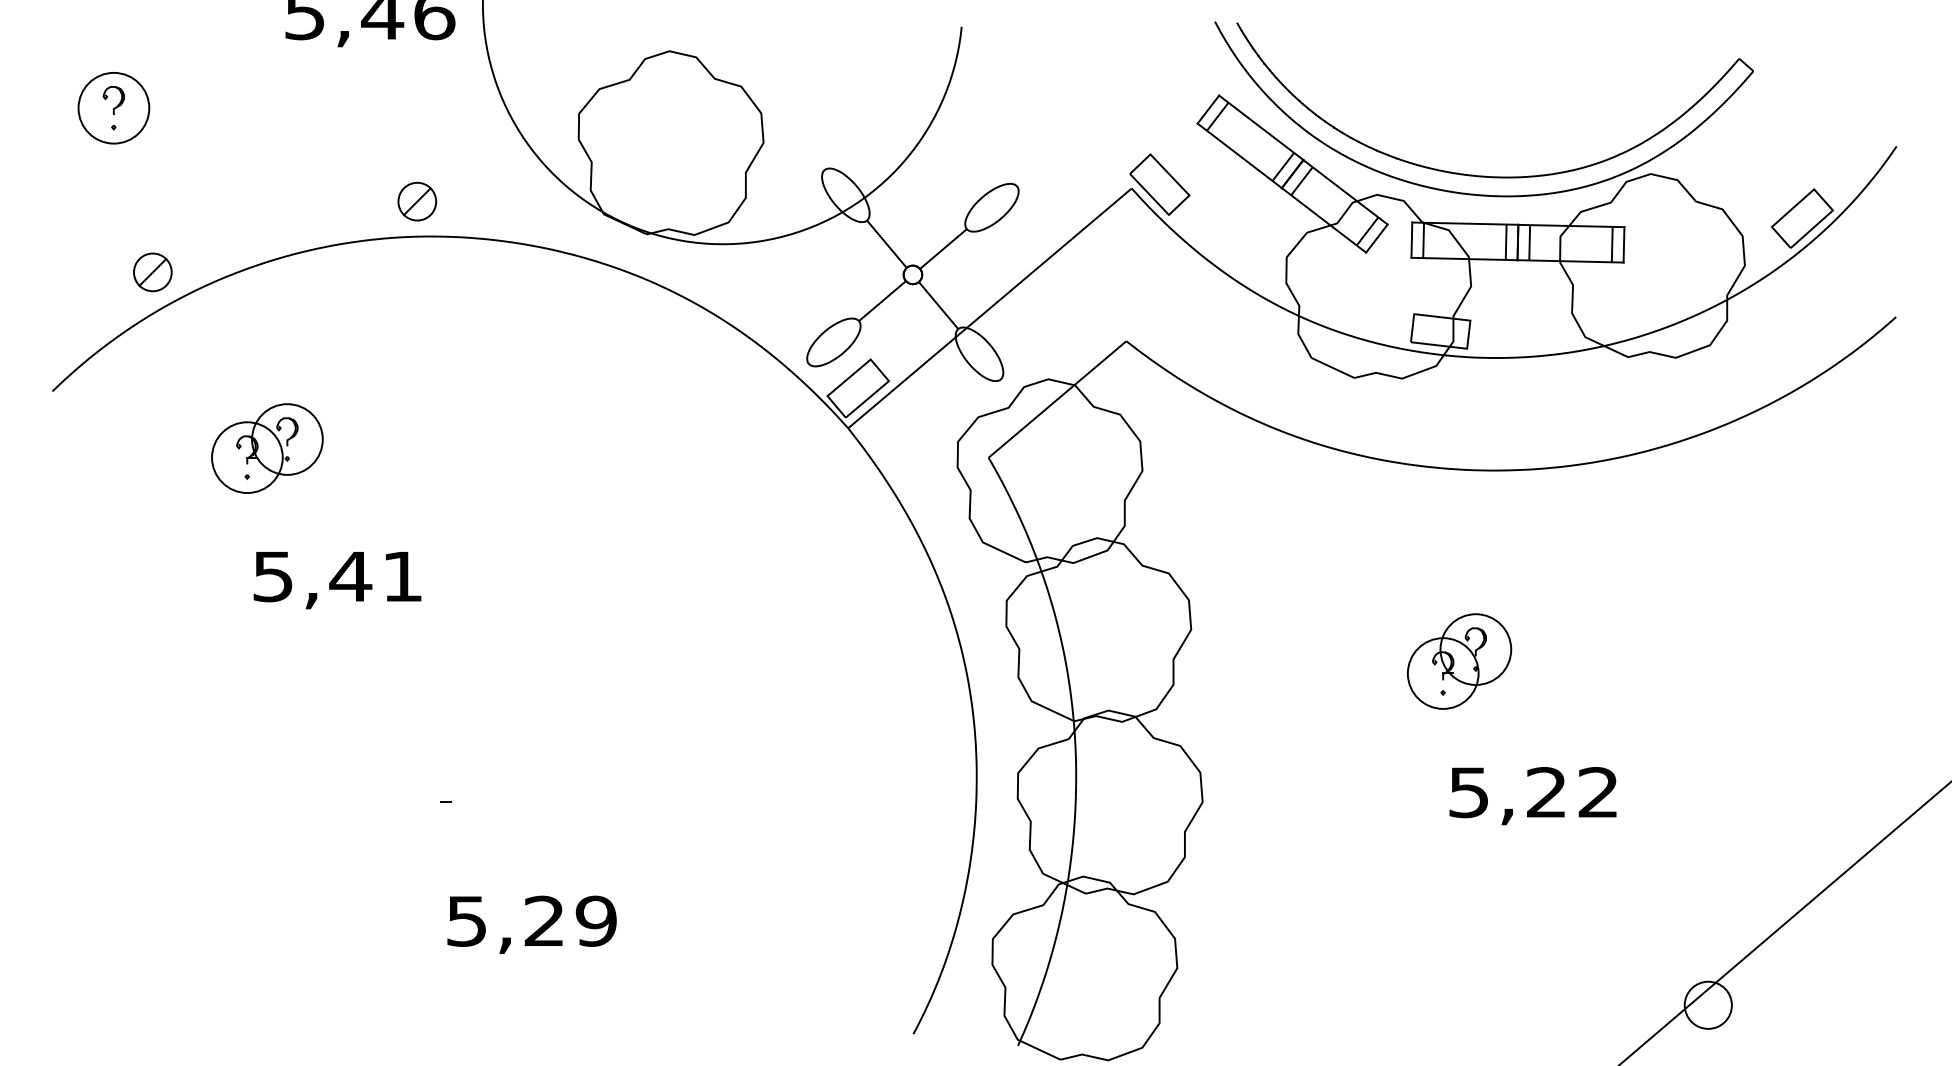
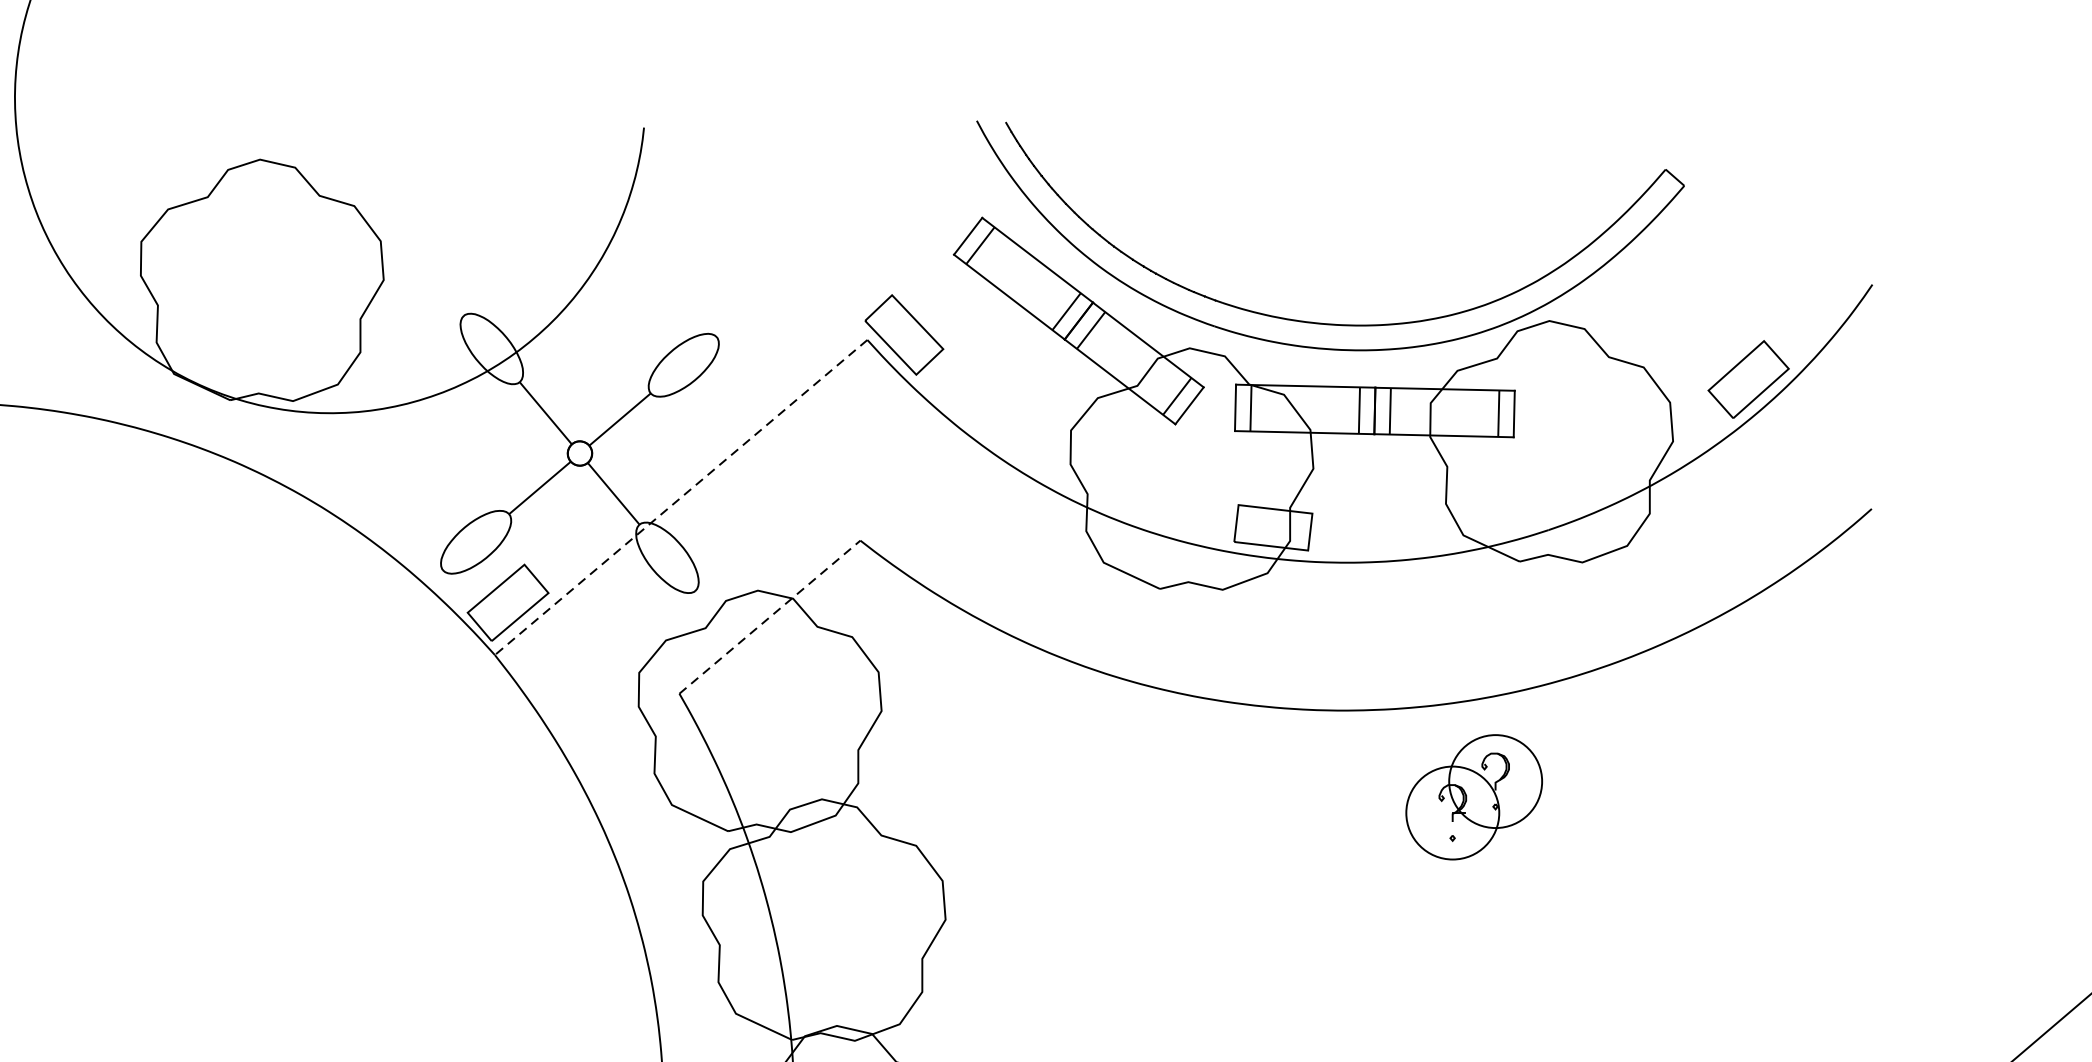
line: (989, 308) -> (680, 497), solid -> dashed
line: (1057, 399) -> (769, 617), solid -> dashed
part: (1459, 661) -> (1474, 797), moved

